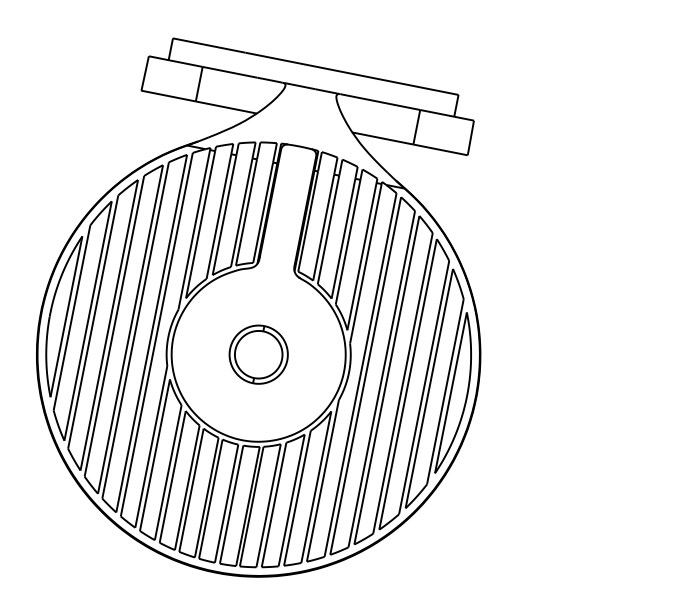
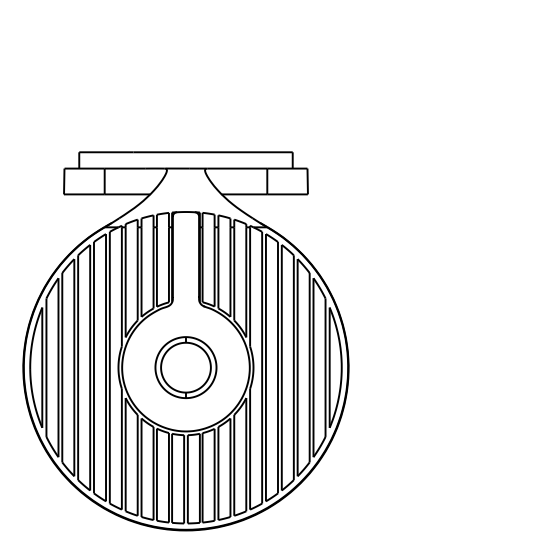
part: (258, 354) -> (185, 367), size x1.43

